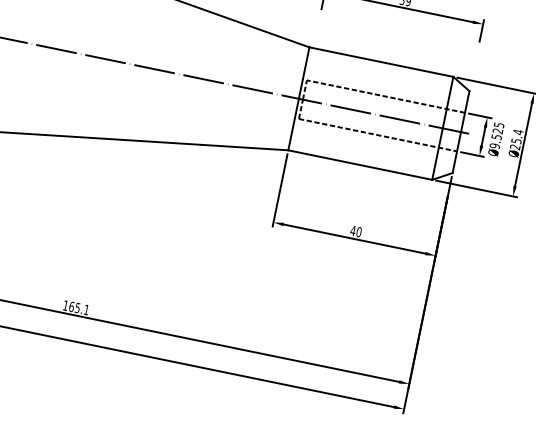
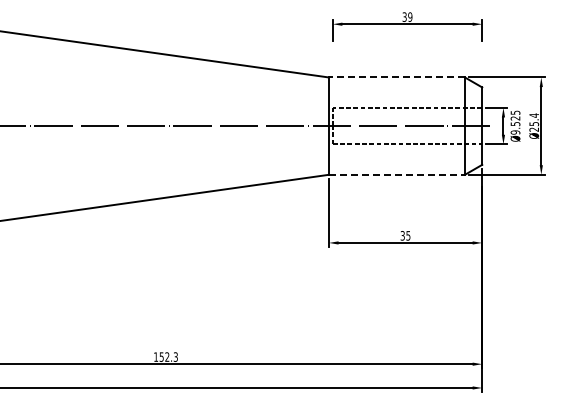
line: (381, 62) -> (397, 77), solid -> dashed
line: (360, 164) -> (397, 174), solid -> dashed
text: (356, 231) -> (405, 235), 40 -> 35
text: (79, 307) -> (168, 356), 165.1 -> 152.3

